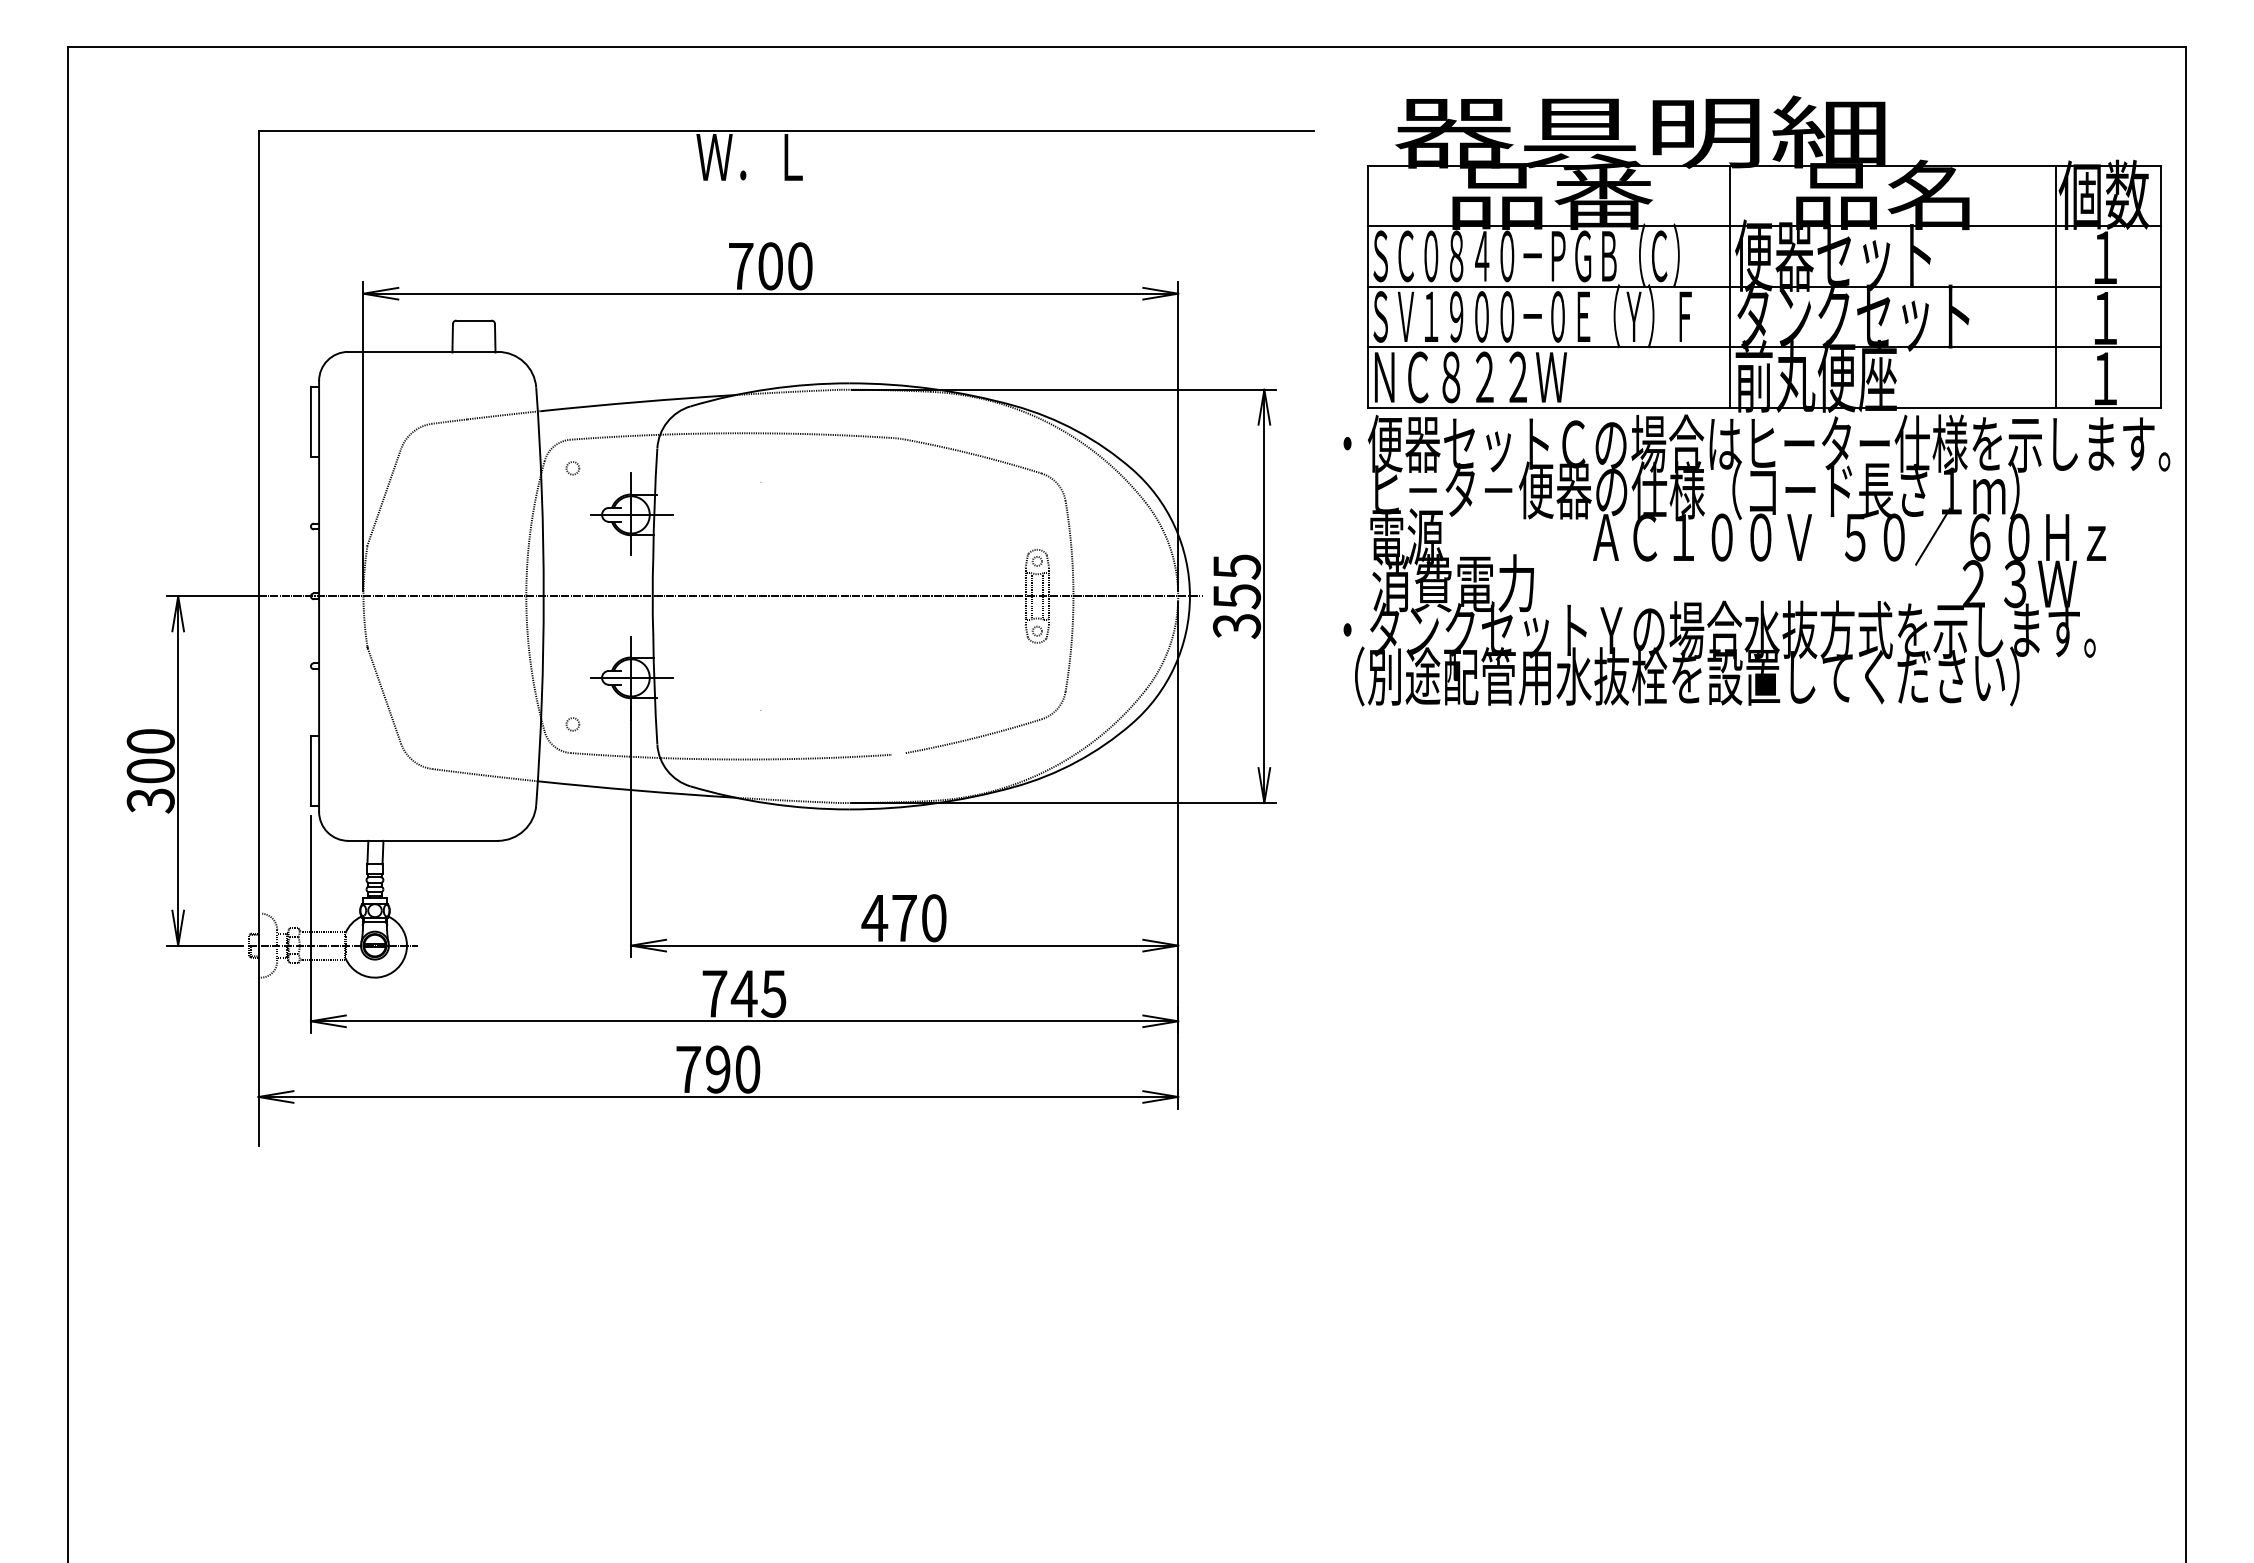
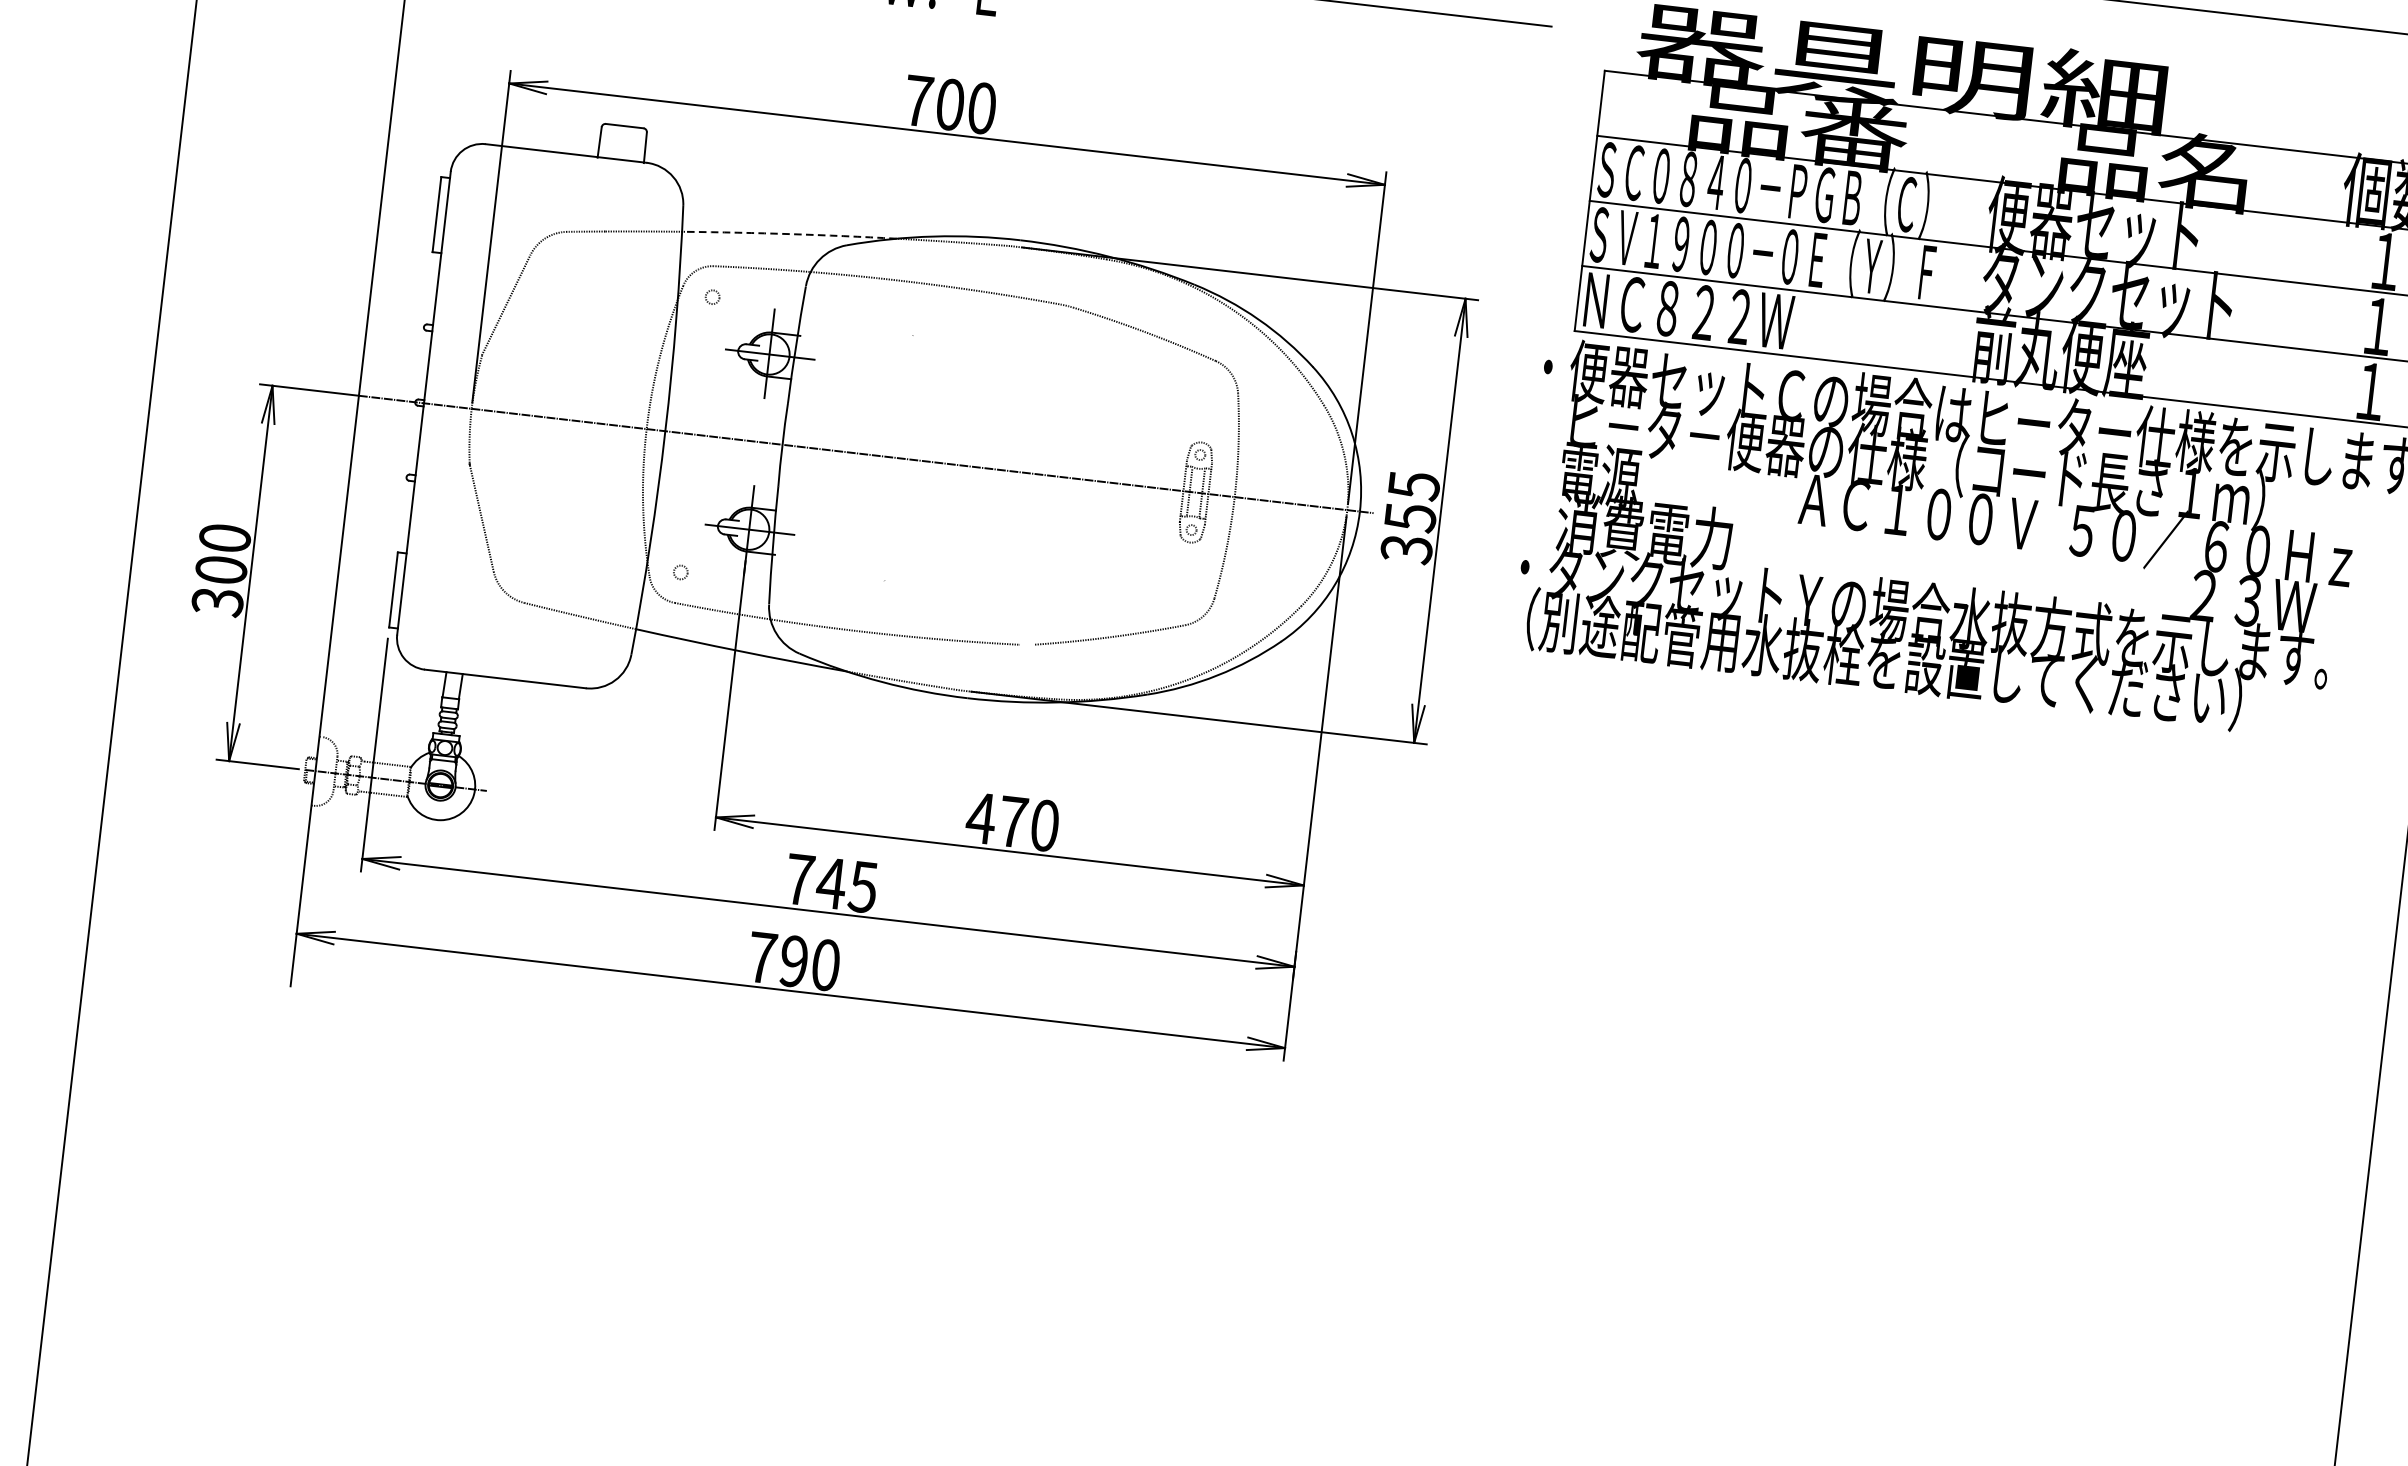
line: (1730, 286) -> (1979, 245), removed
line: (2055, 286) -> (2328, 286), removed
arc: (638, 402) -> (791, 234), solid -> dashed

